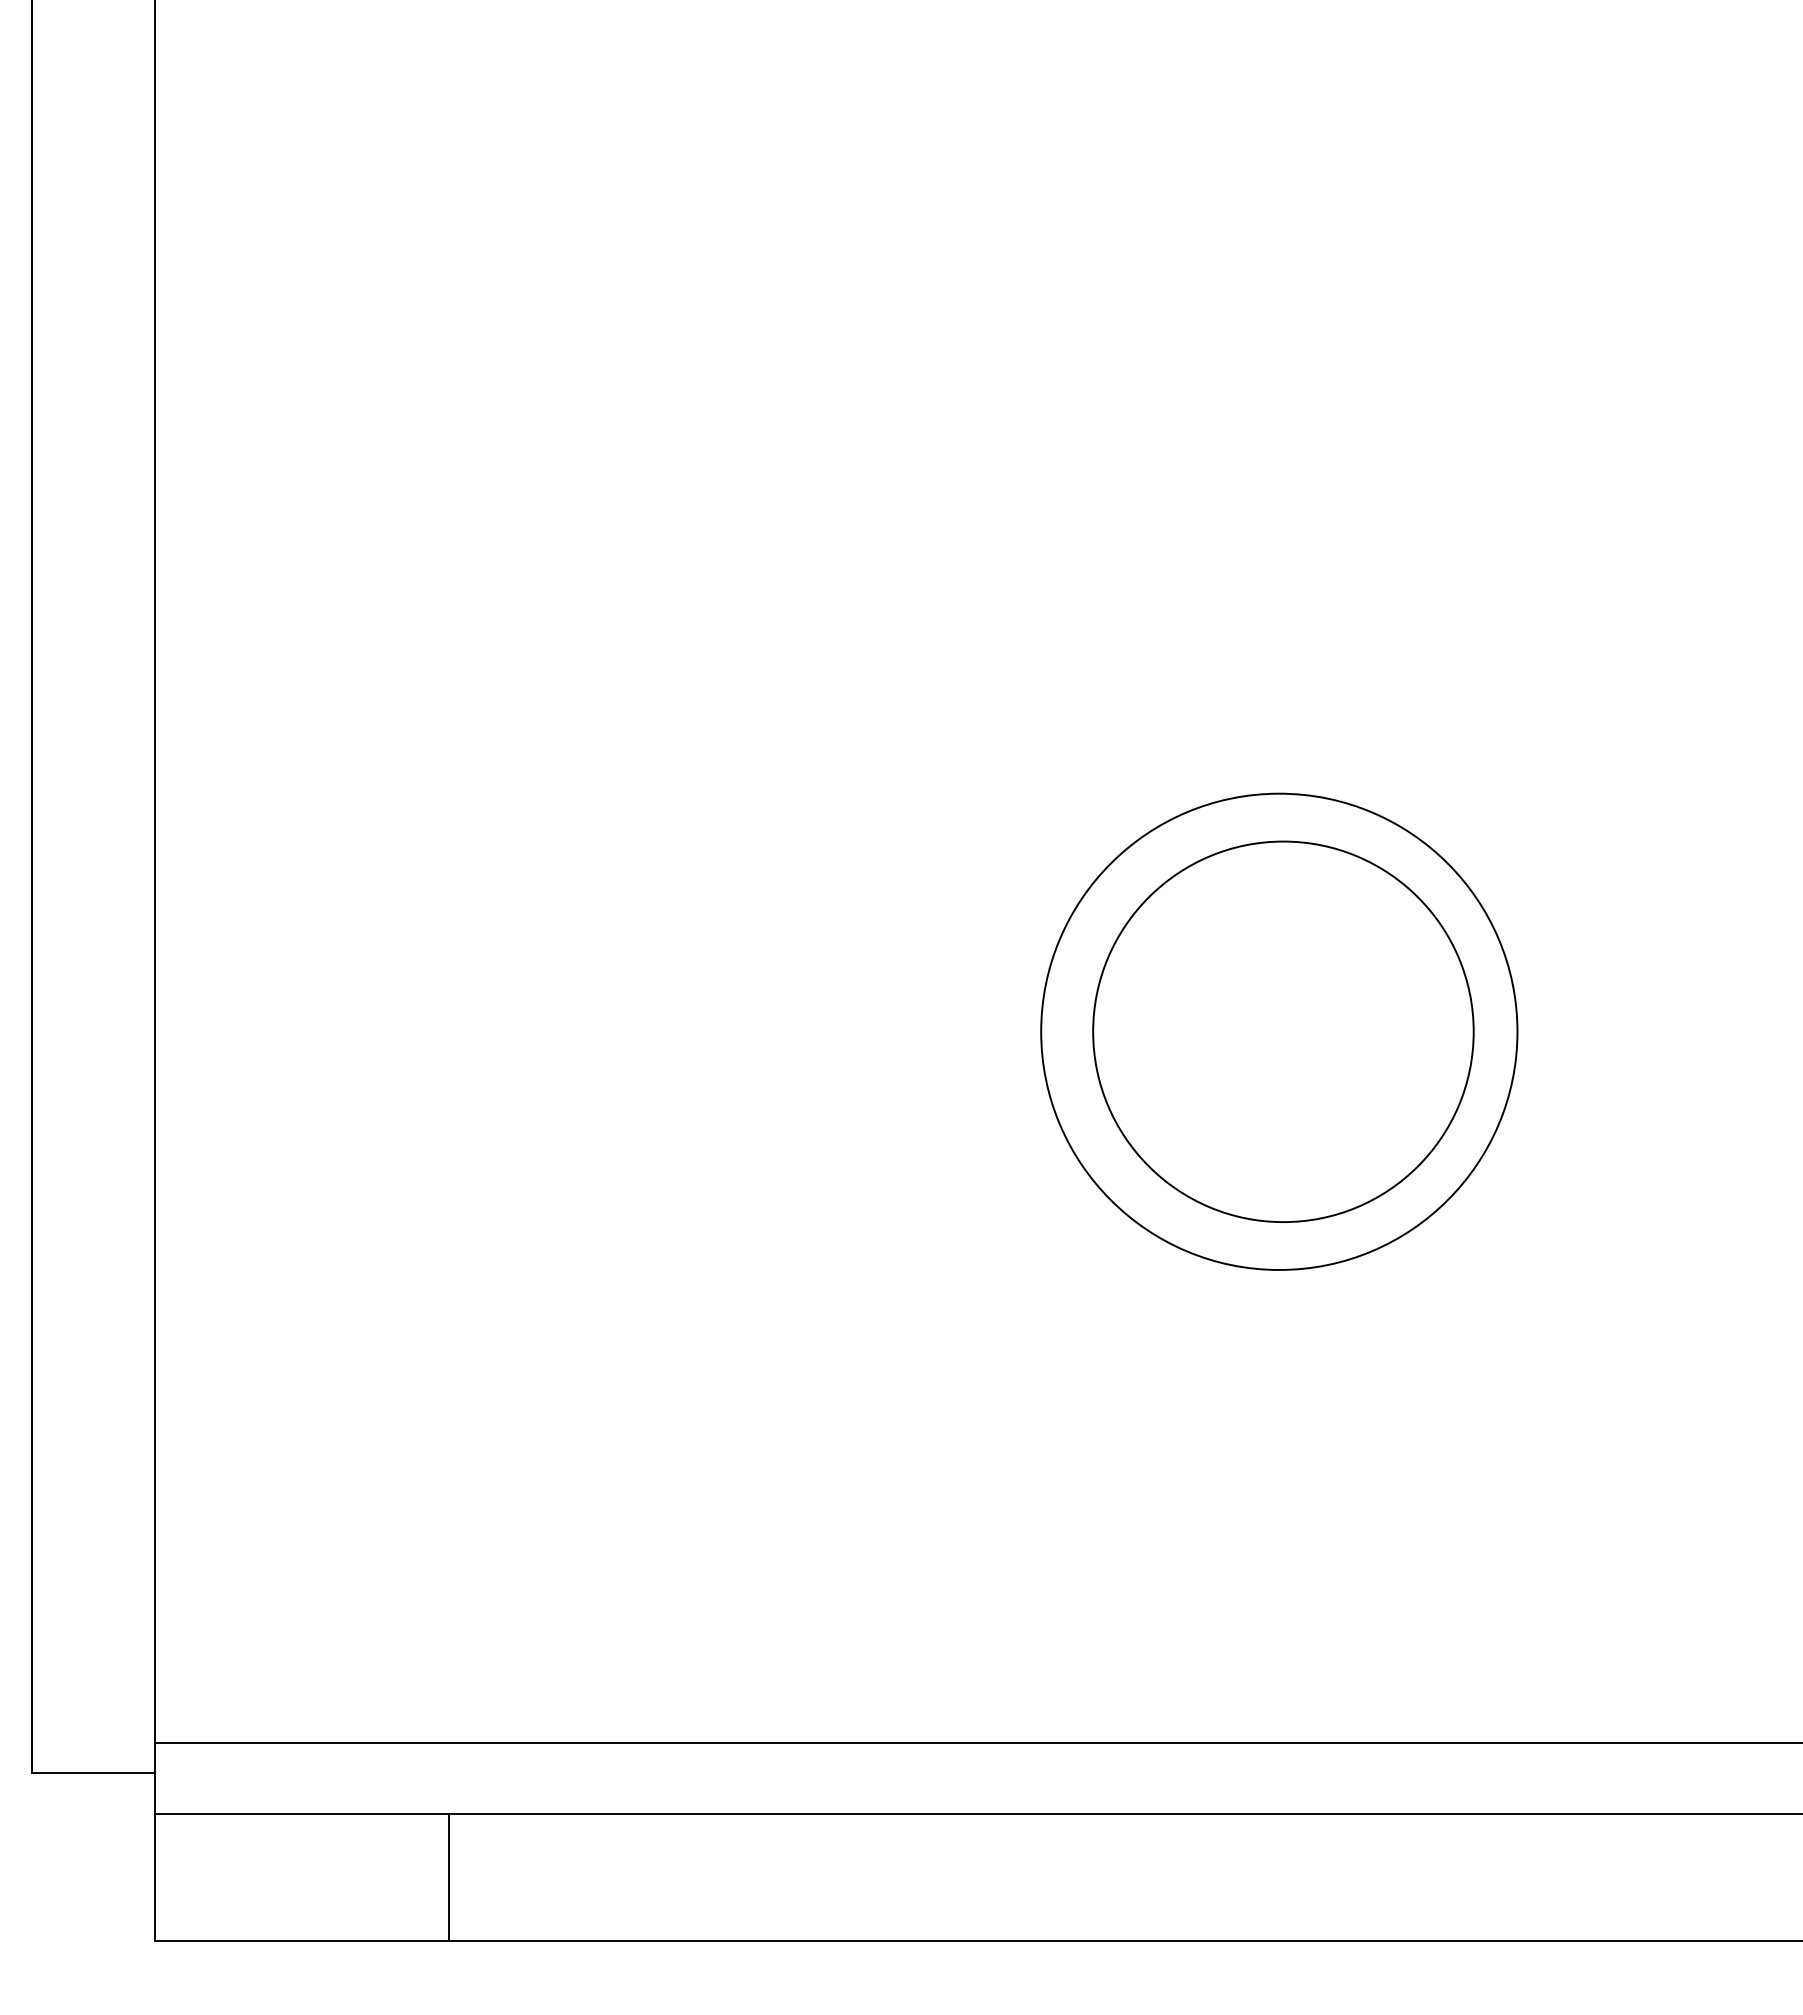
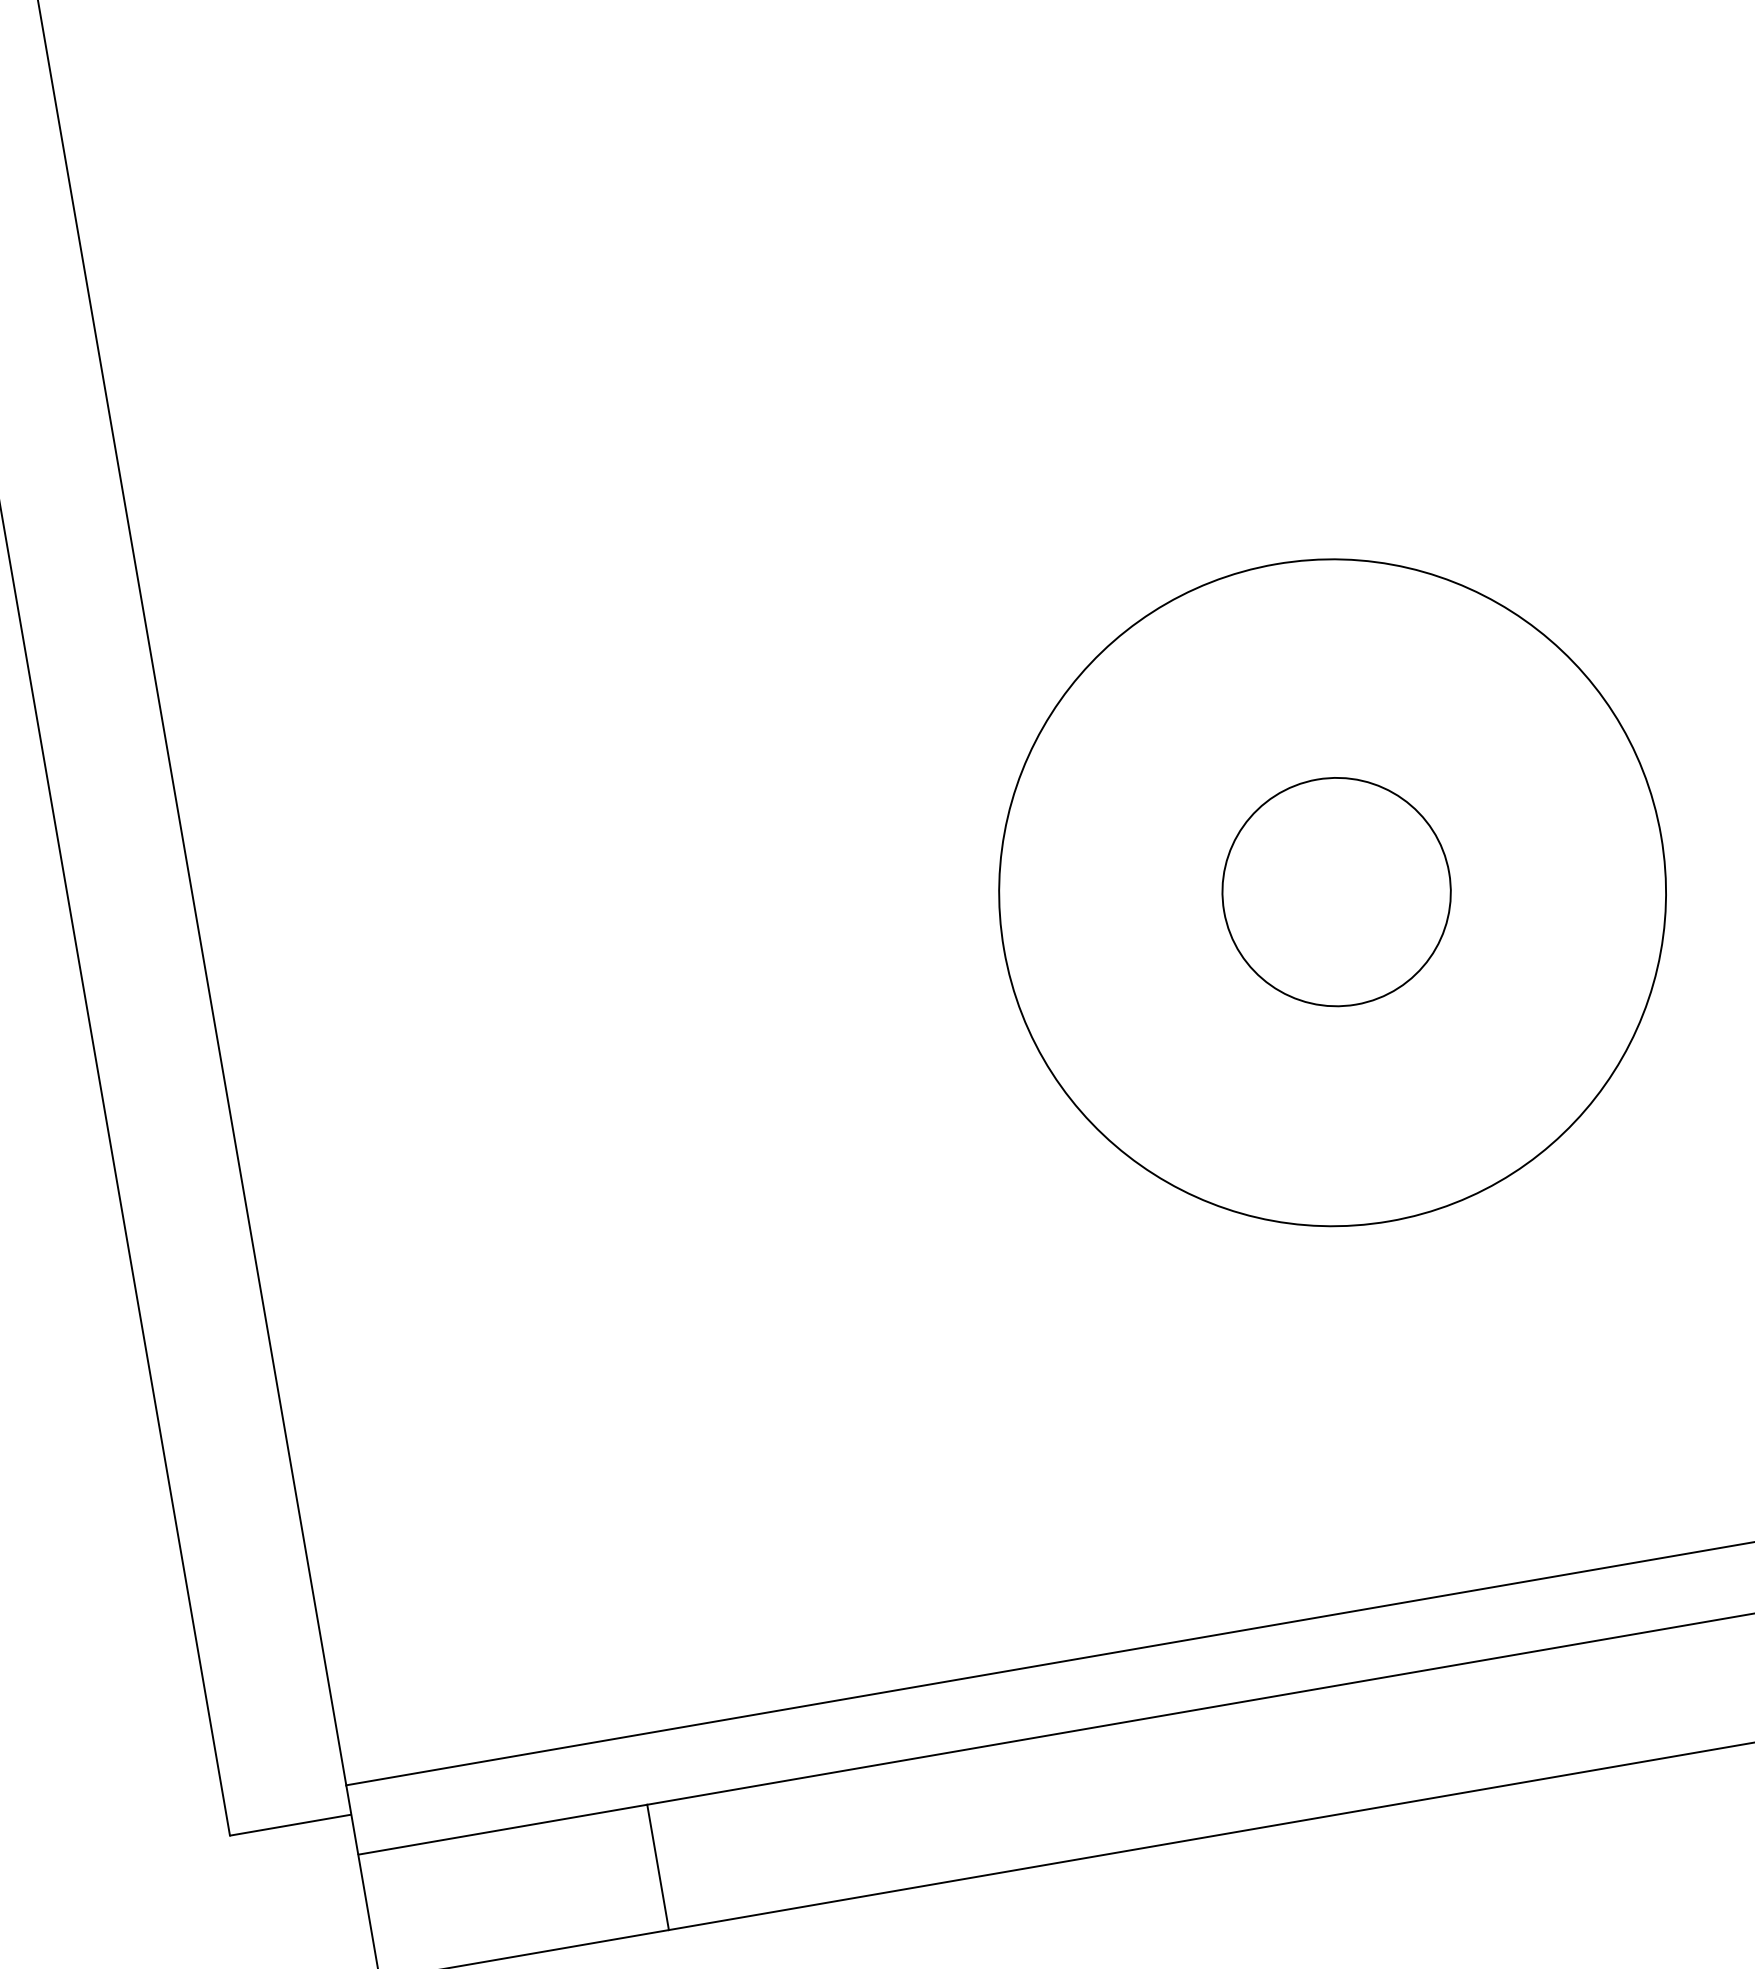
circle: (1279, 1031) -> (1332, 892), size x1.4
circle: (1283, 1031) -> (1336, 891), size x0.6

